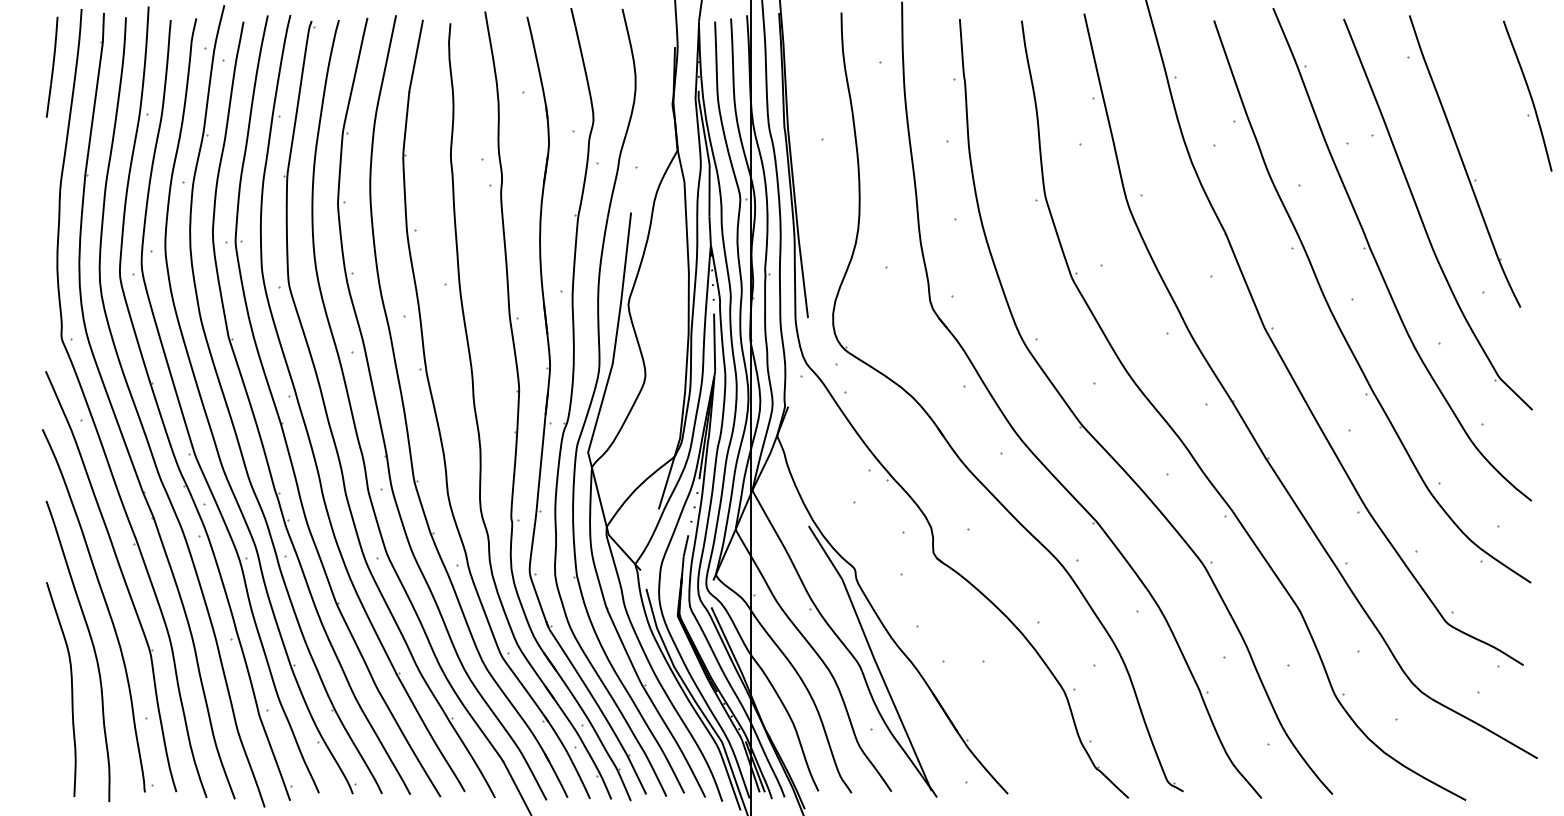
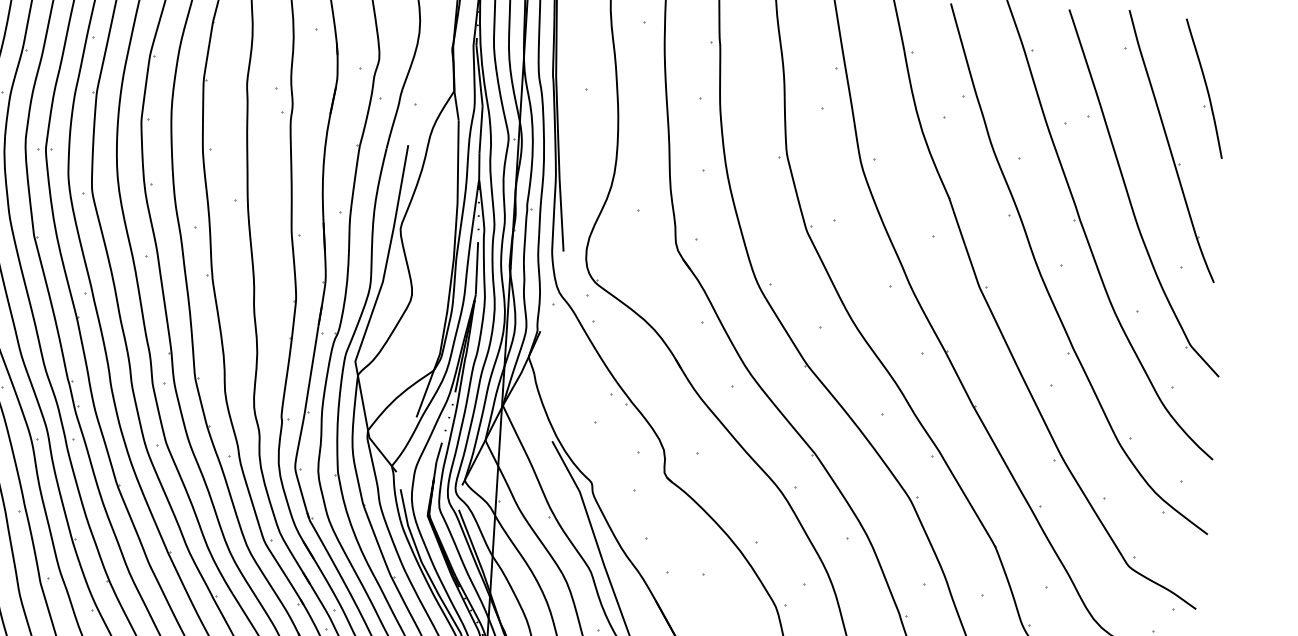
part: (1527, 95) -> (1204, 88), moved

